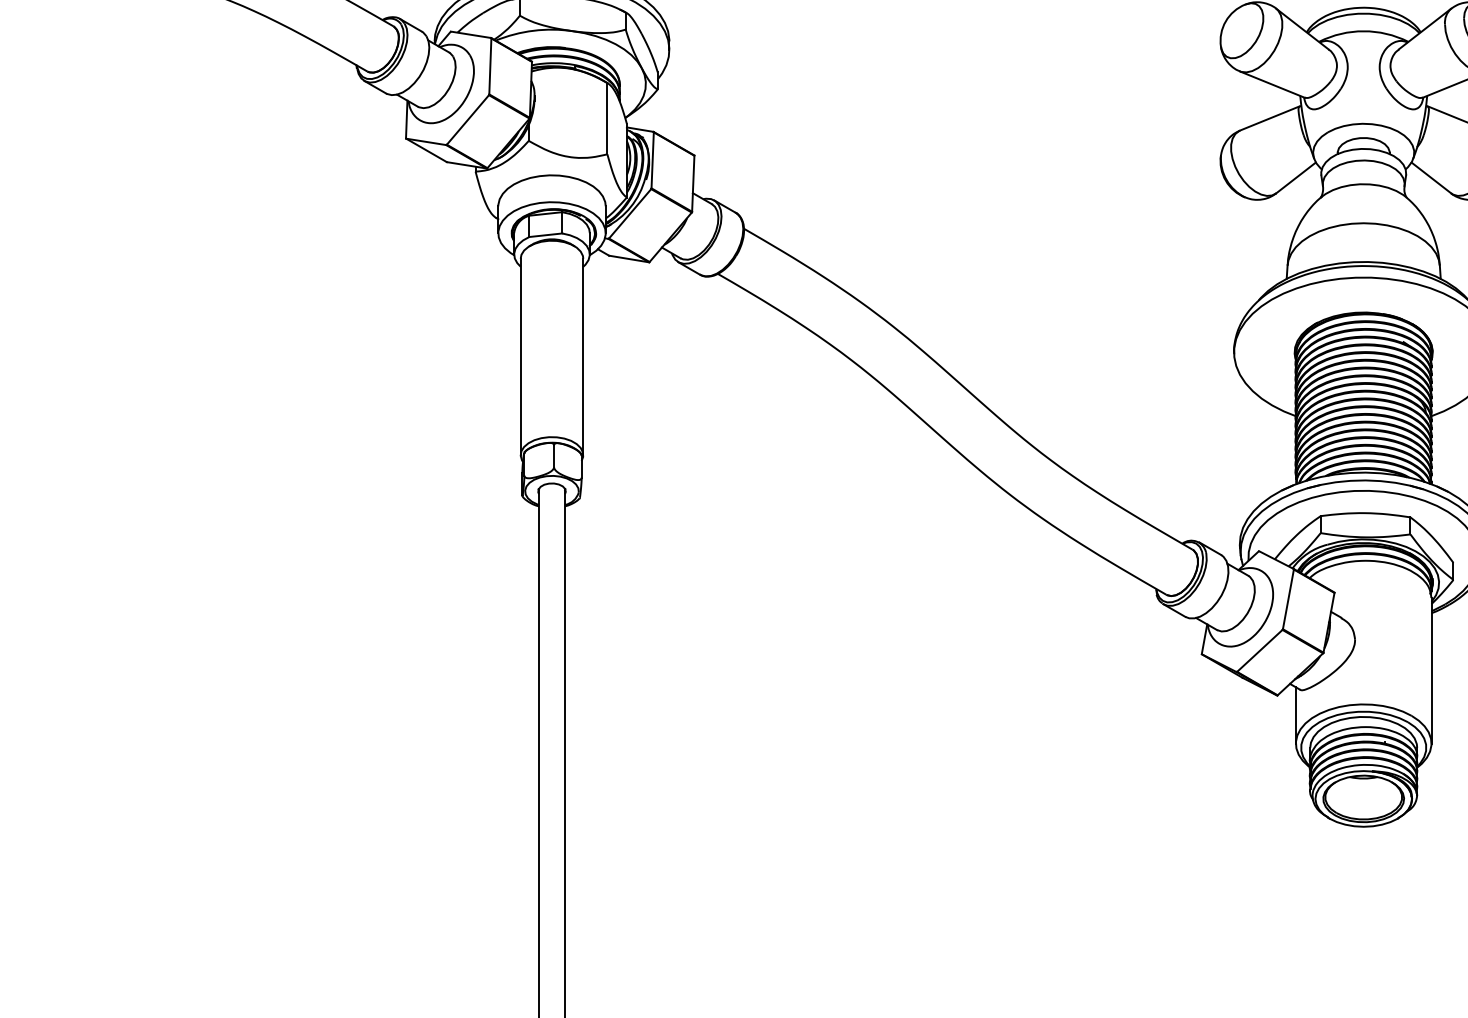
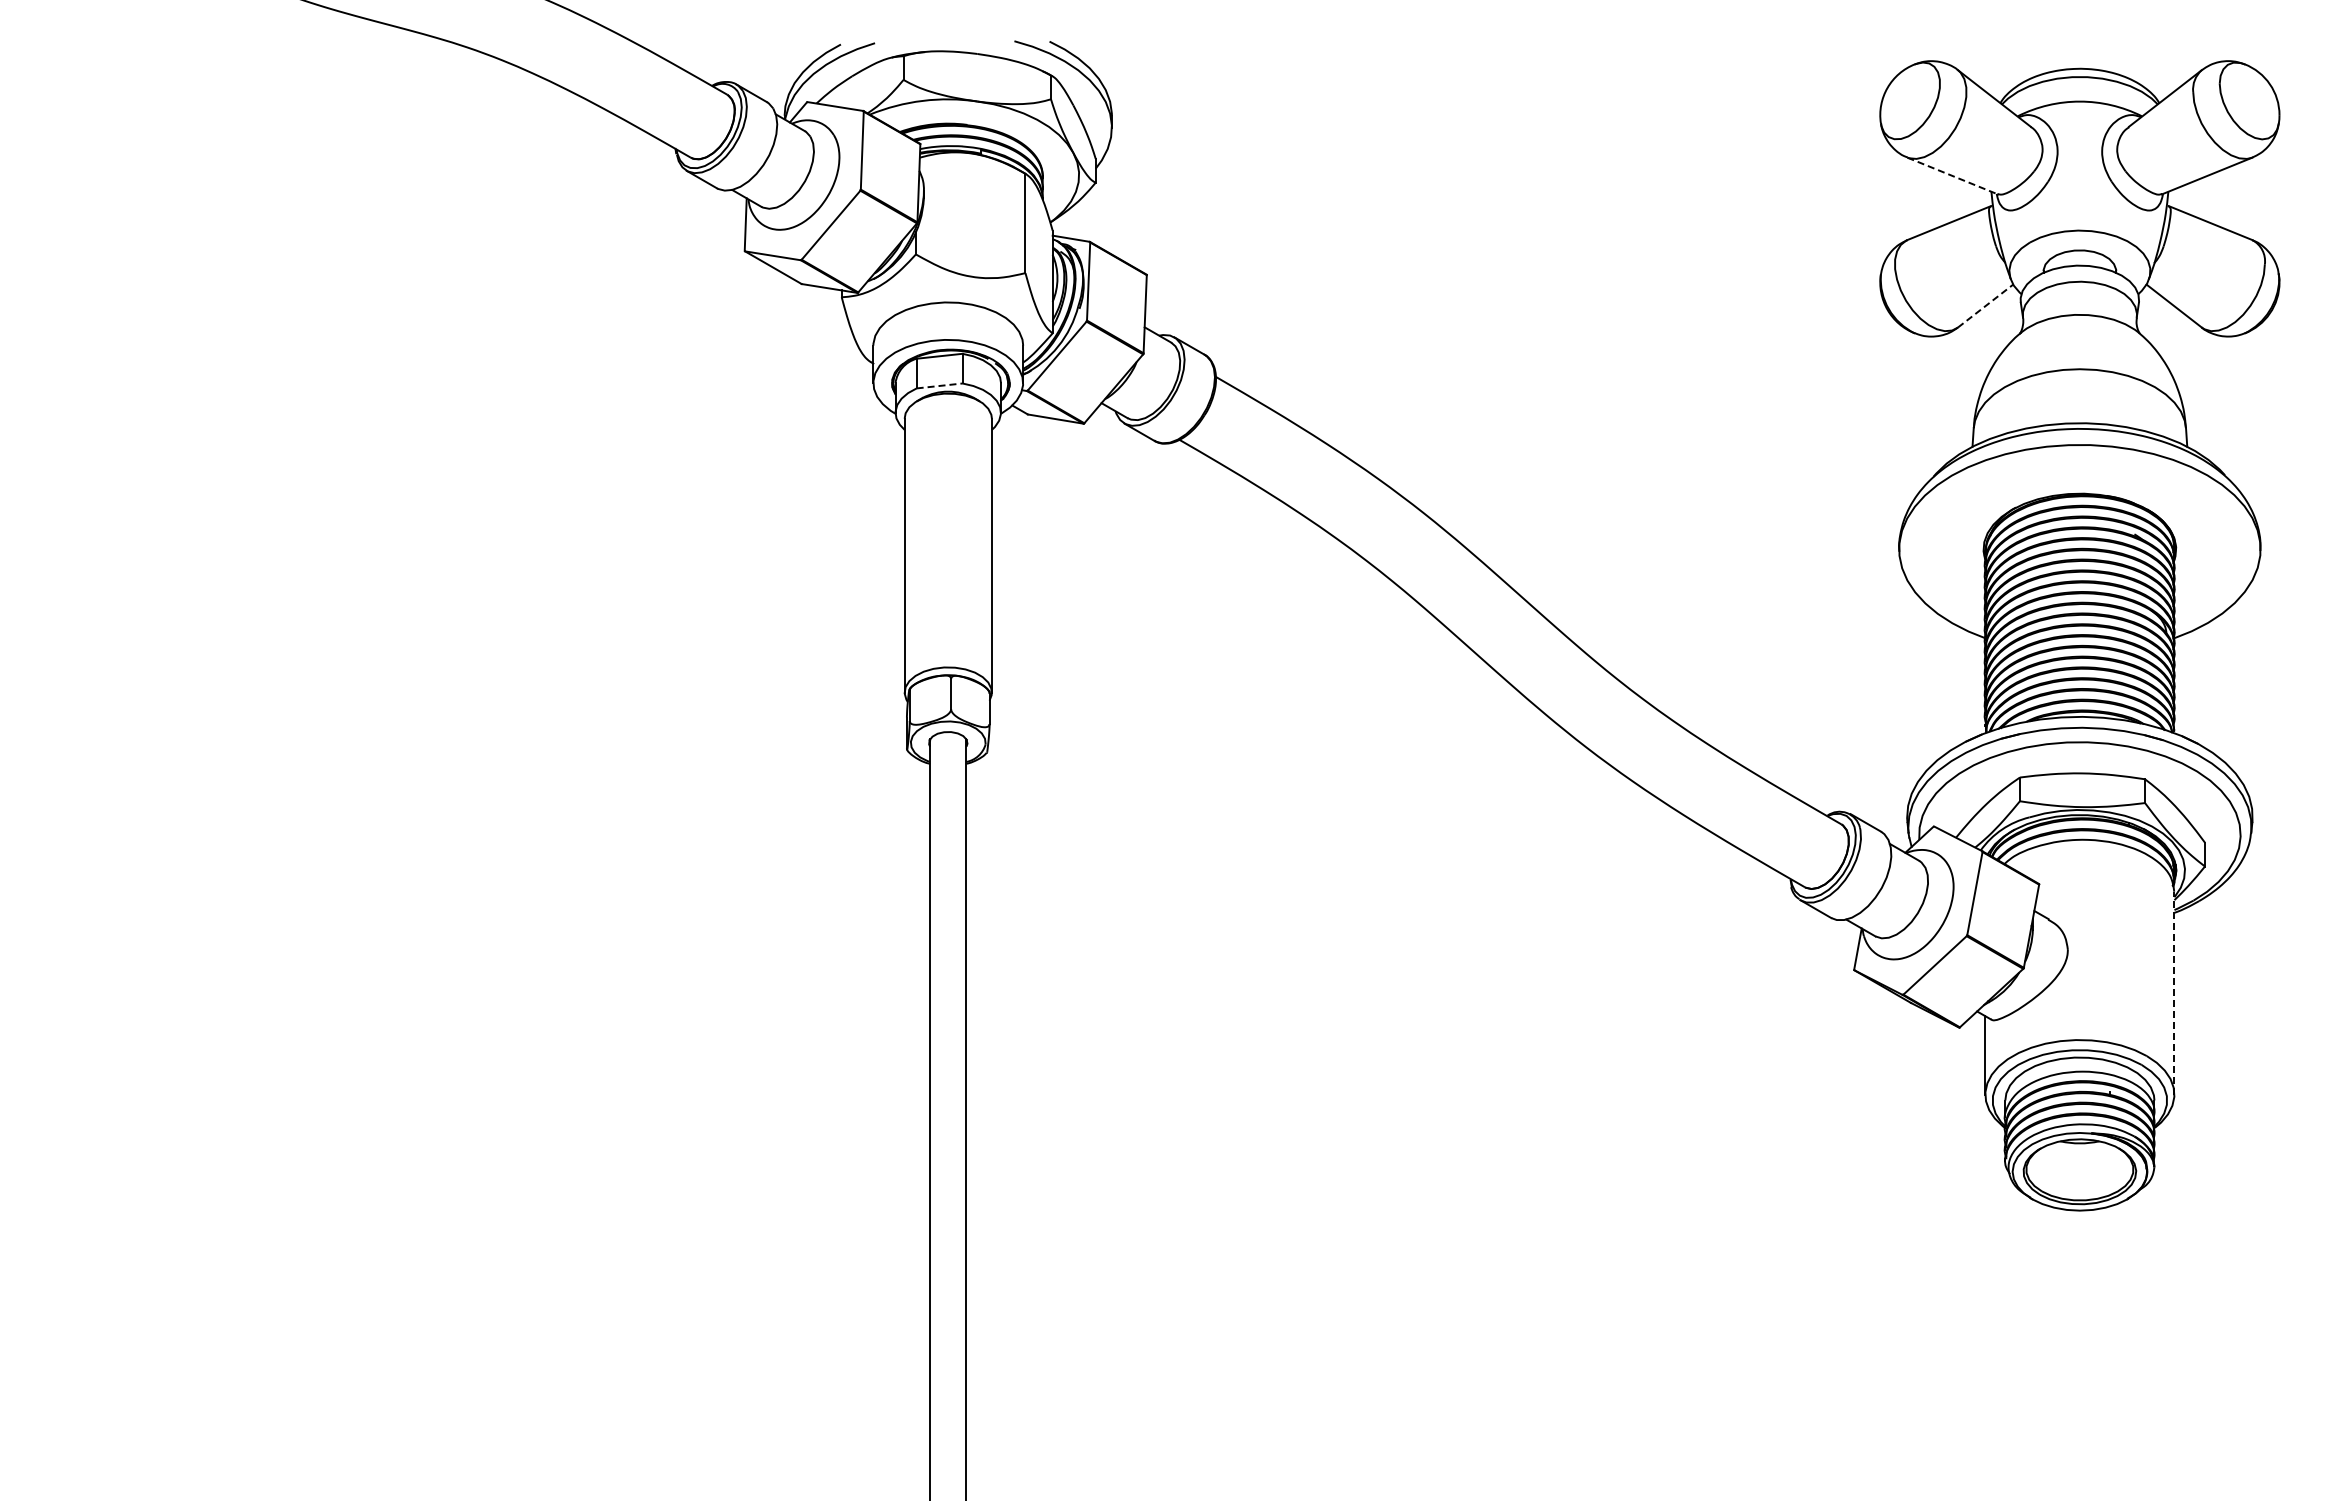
line: (1272, 84) -> (1952, 175), solid -> dashed
line: (1296, 178) -> (1985, 306), solid -> dashed
line: (546, 234) -> (940, 385), solid -> dashed
line: (1431, 670) -> (2174, 992), solid -> dashed

